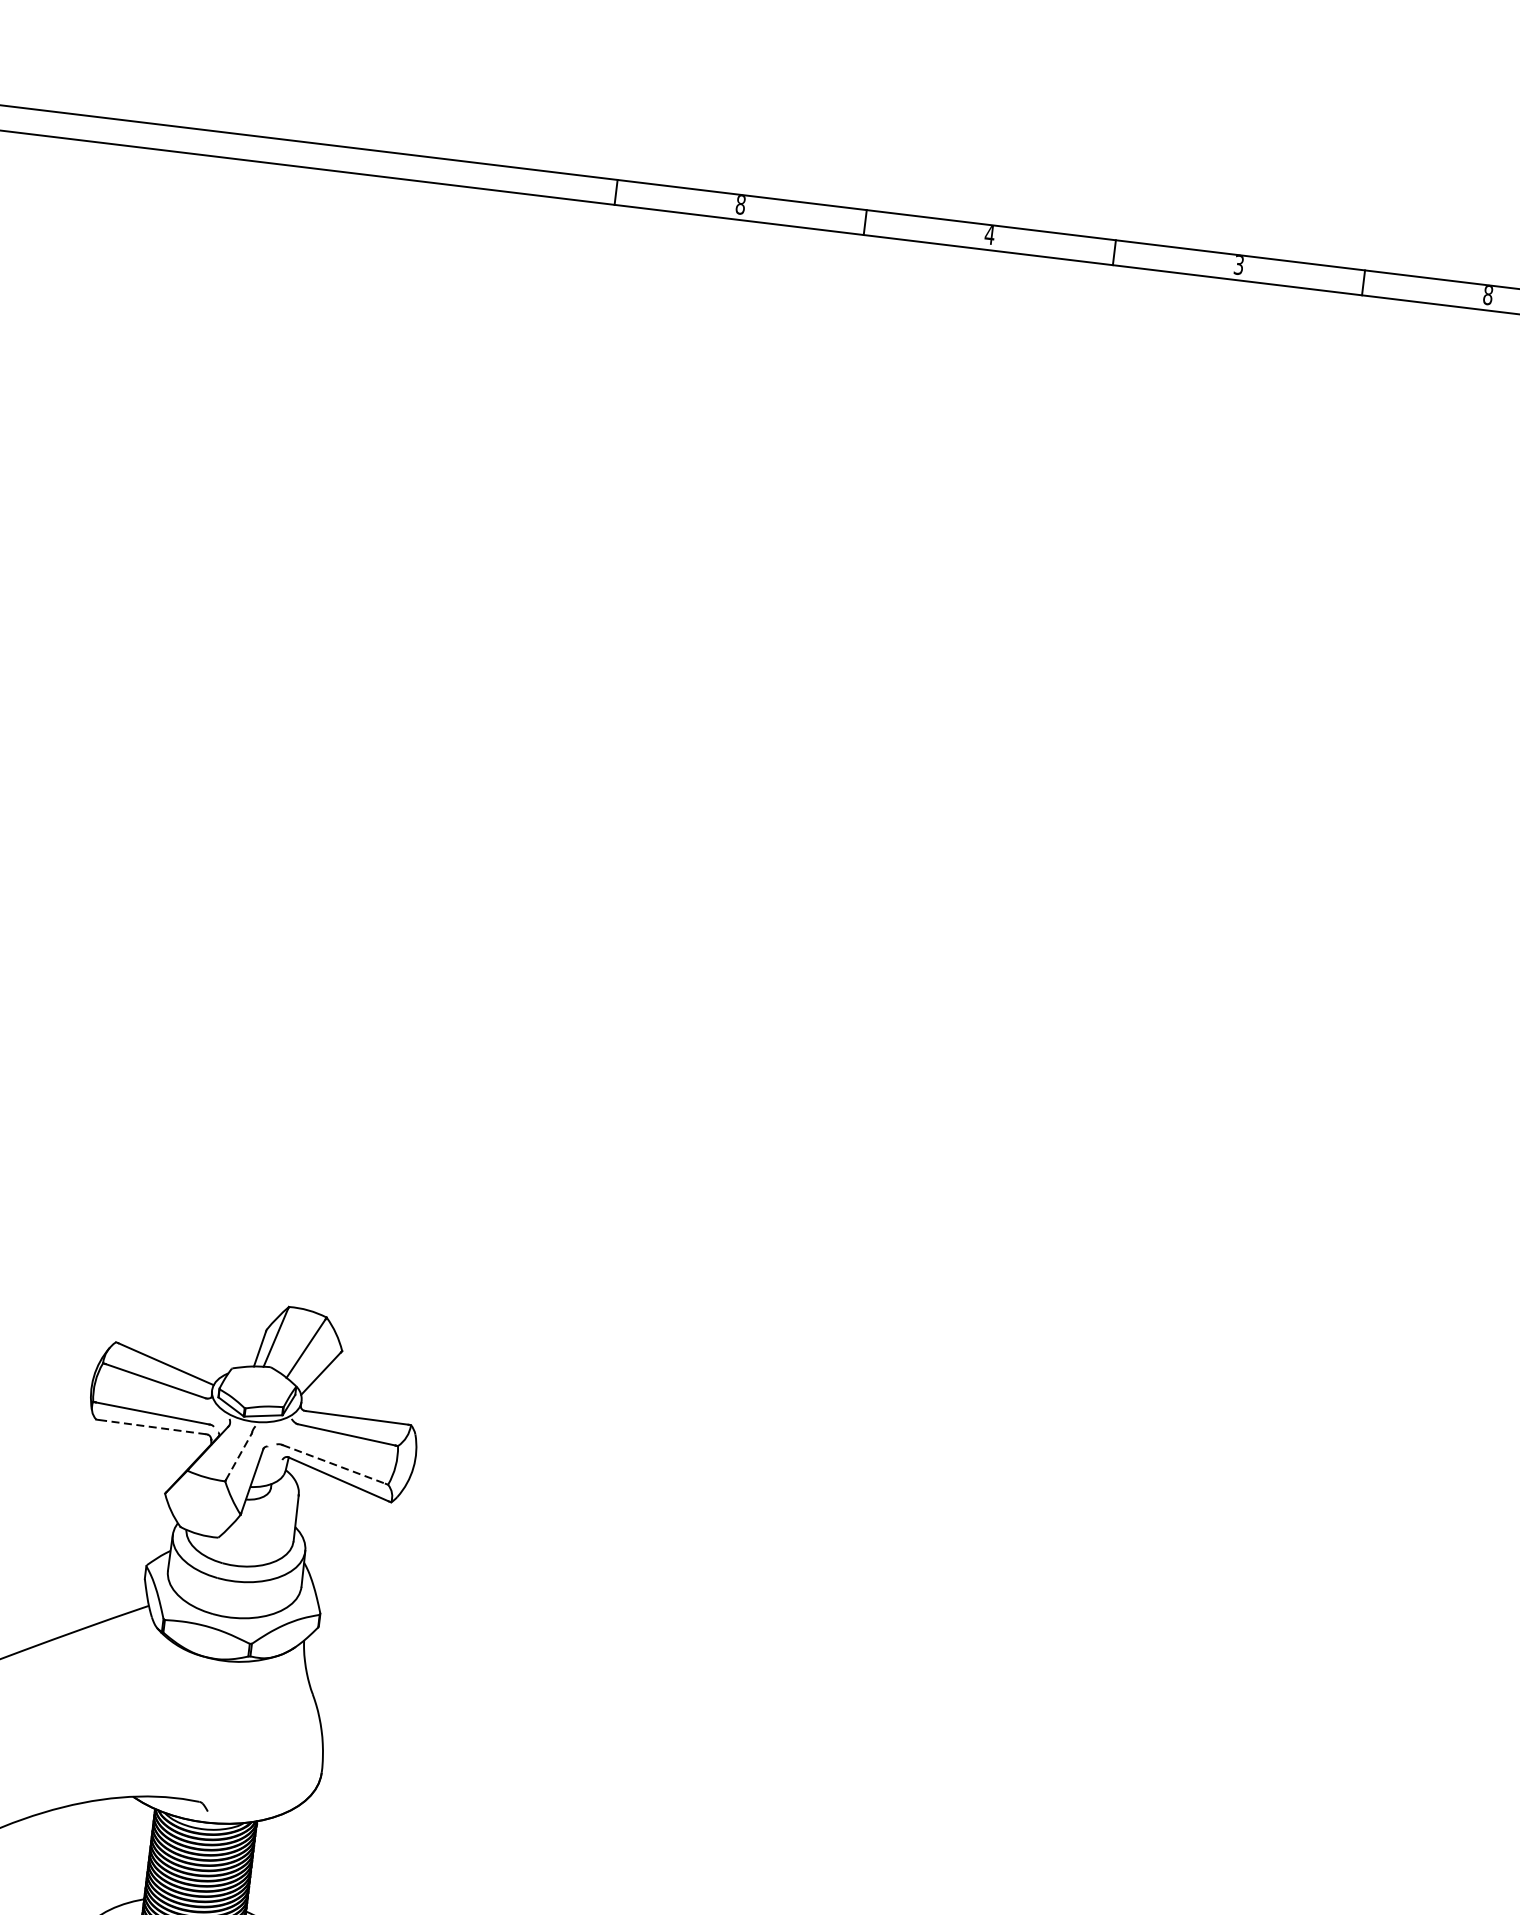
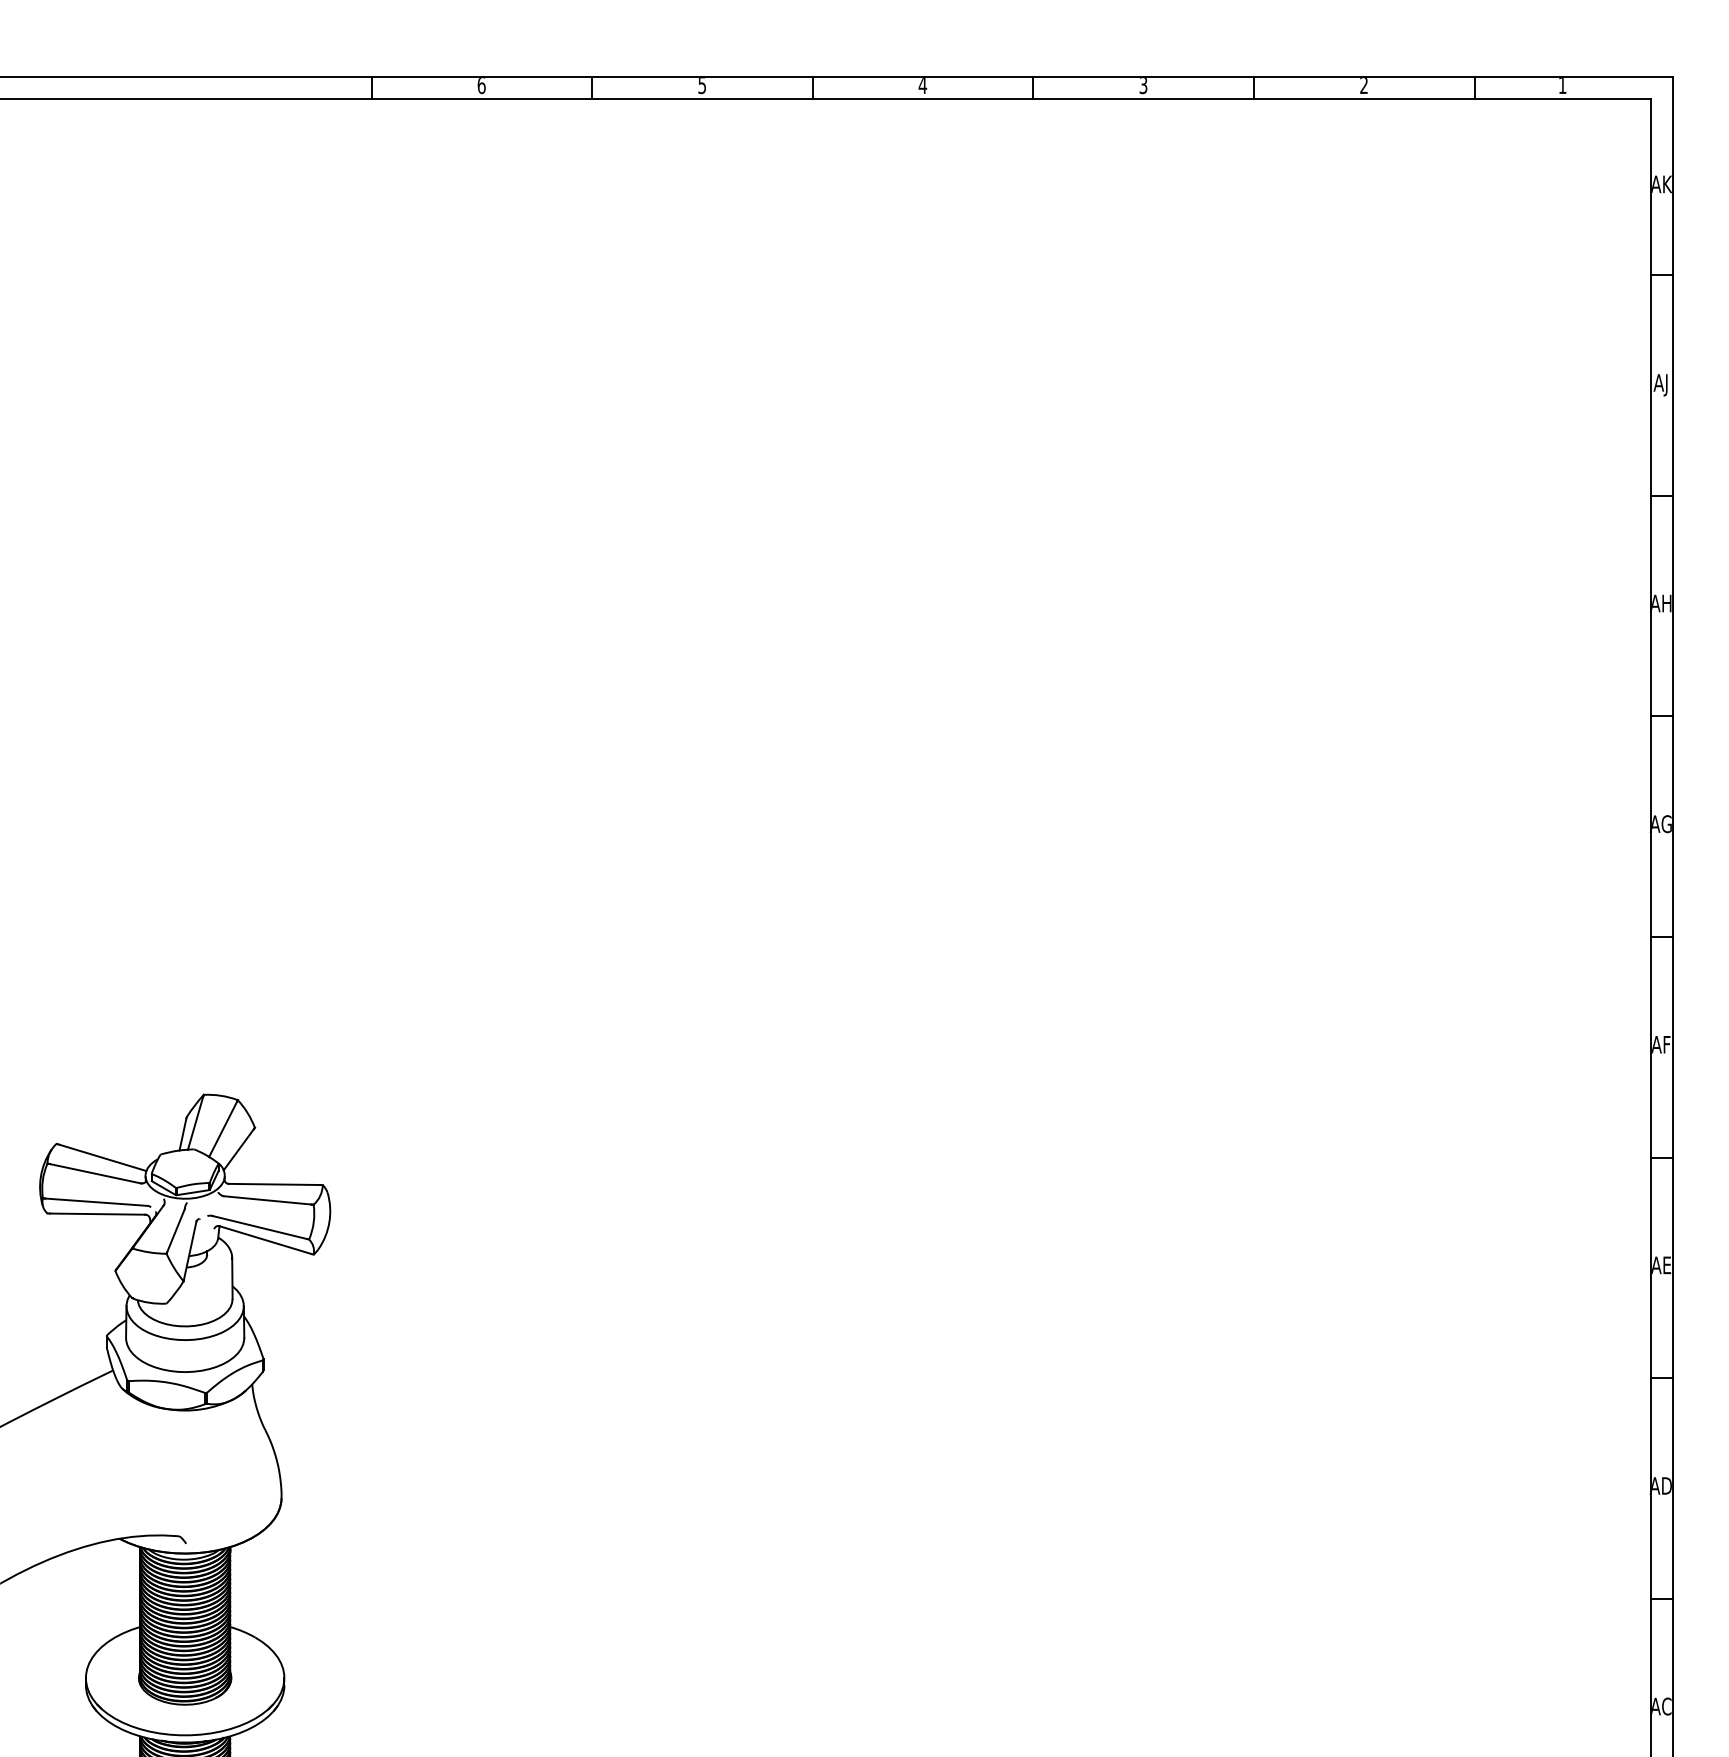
text: (740, 204) -> (481, 85), 8 -> 6
text: (989, 236) -> (702, 86), 4 -> 5
text: (1238, 266) -> (922, 86), 3 -> 4
text: (1488, 296) -> (1143, 86), 8 -> 3
line: (152, 1427) -> (97, 1214), dashed -> solid
line: (239, 1456) -> (176, 1230), dashed -> solid
line: (334, 1464) -> (260, 1227), dashed -> solid

